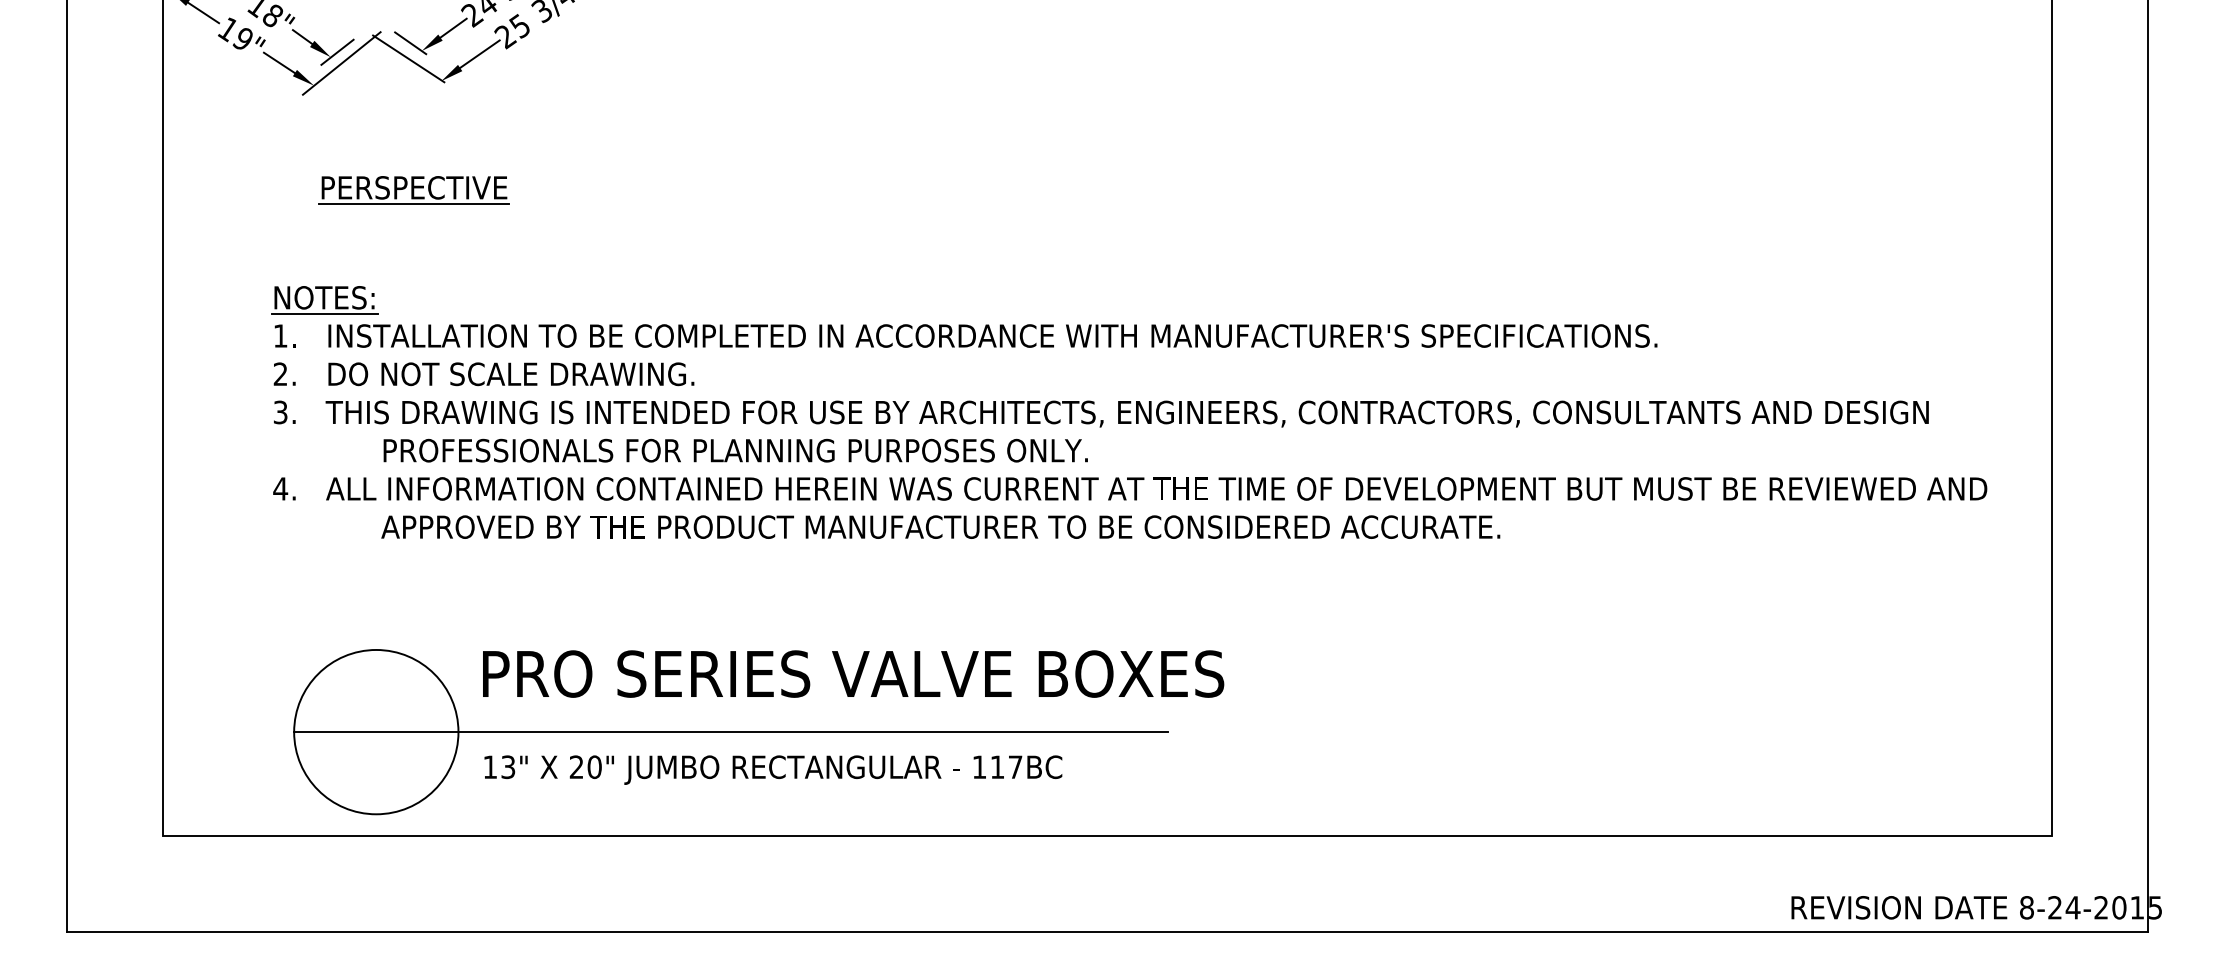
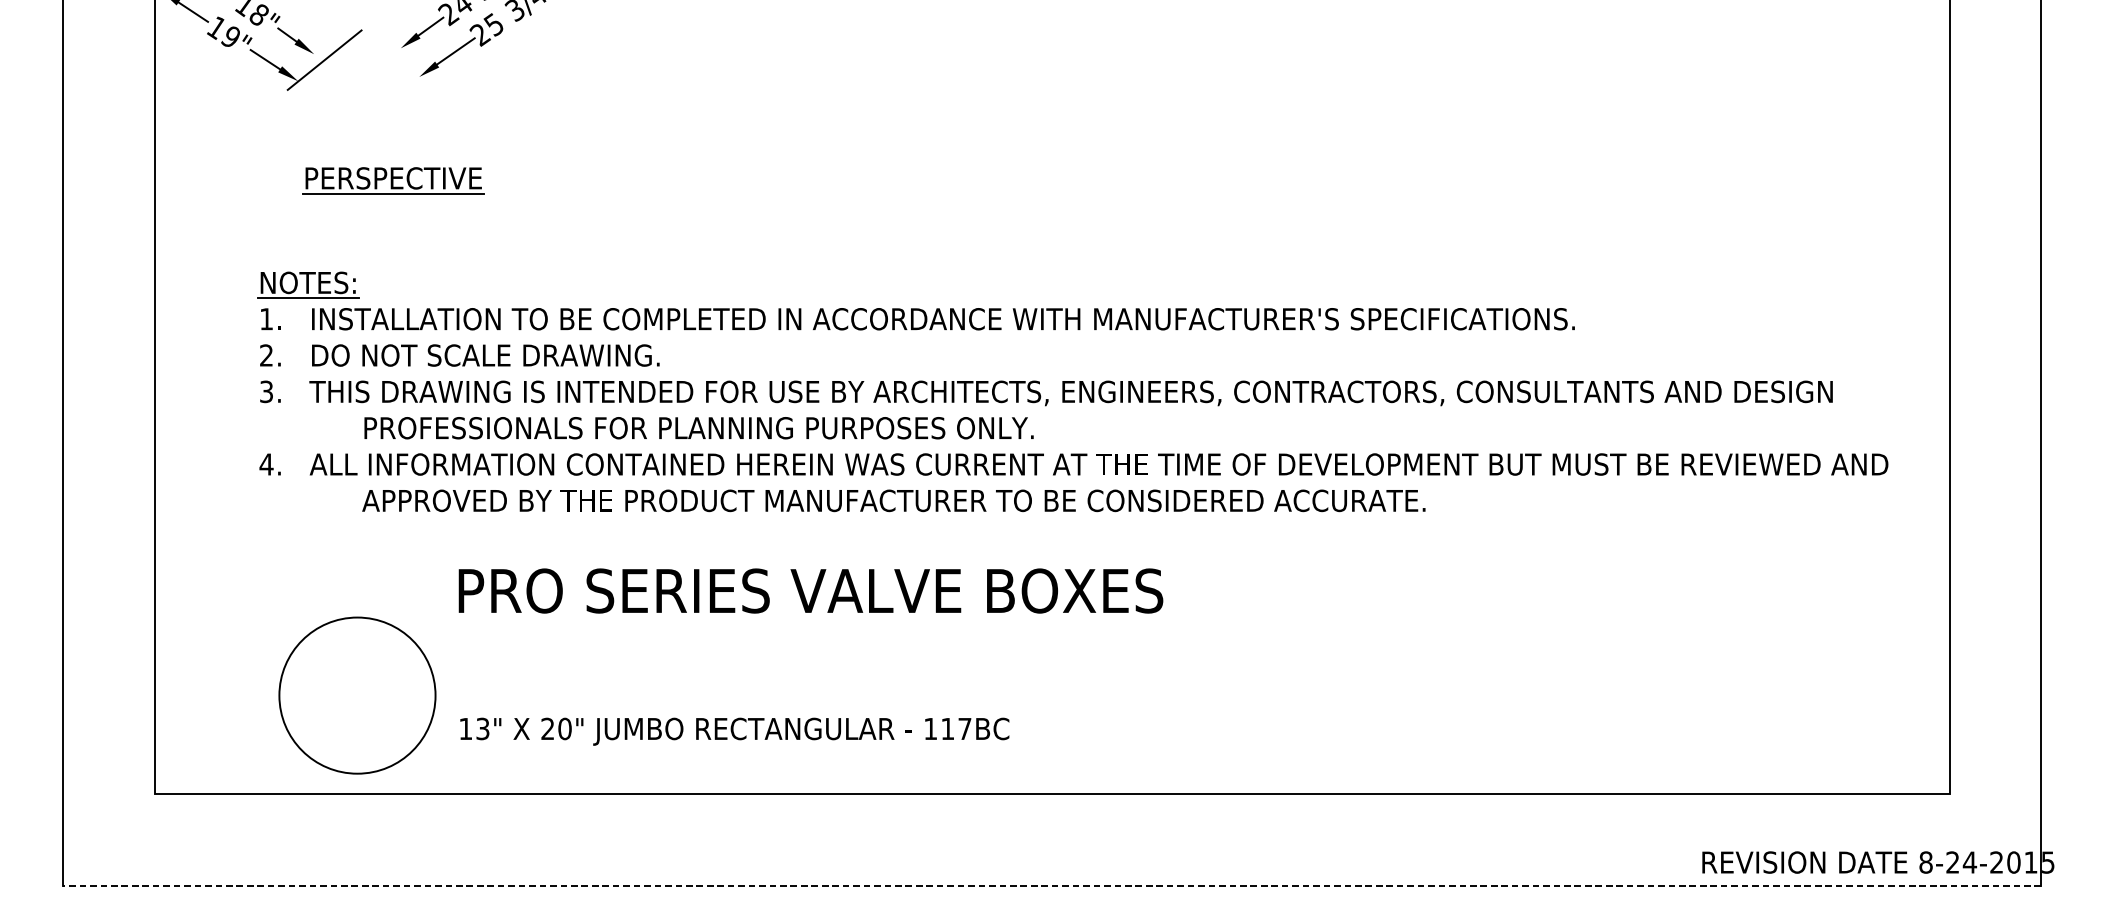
line: (410, 43) -> (389, 41), removed
line: (337, 51) -> (320, 48), removed
line: (408, 58) -> (388, 55), removed
text: (853, 673) -> (810, 590), moved
line: (730, 732) -> (694, 695), removed
line: (1107, 932) -> (1052, 886), solid -> dashed

